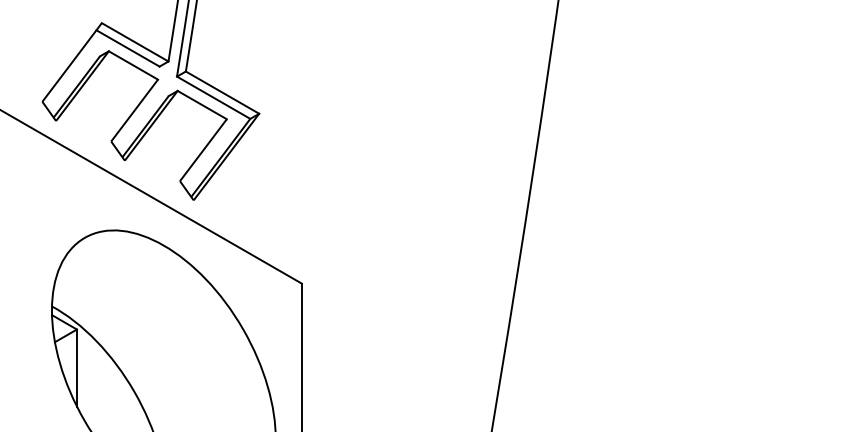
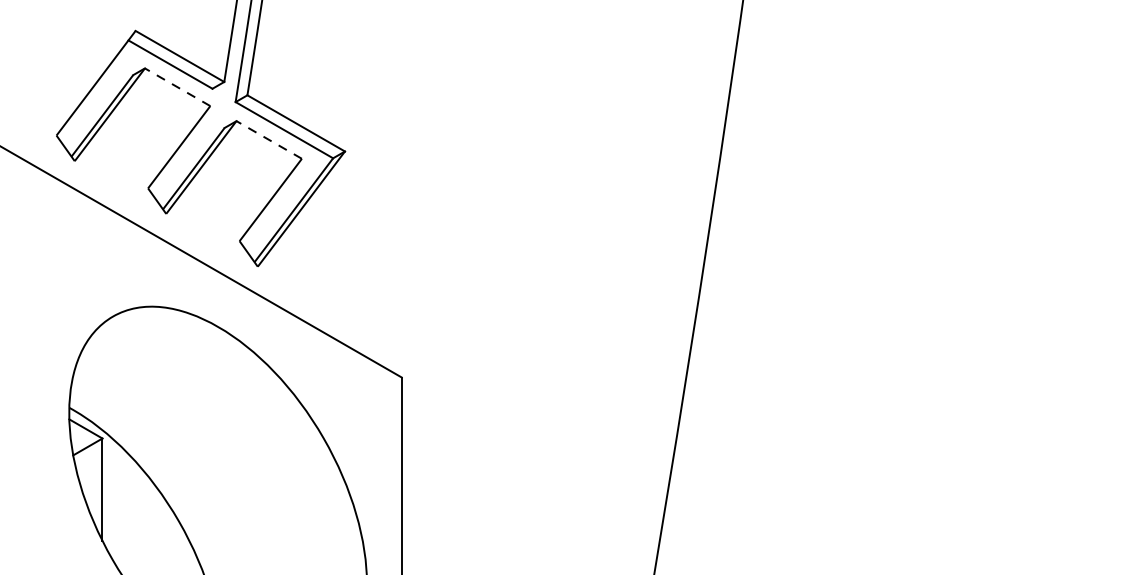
line: (133, 65) -> (177, 87), solid -> dashed
line: (201, 104) -> (268, 139), solid -> dashed

